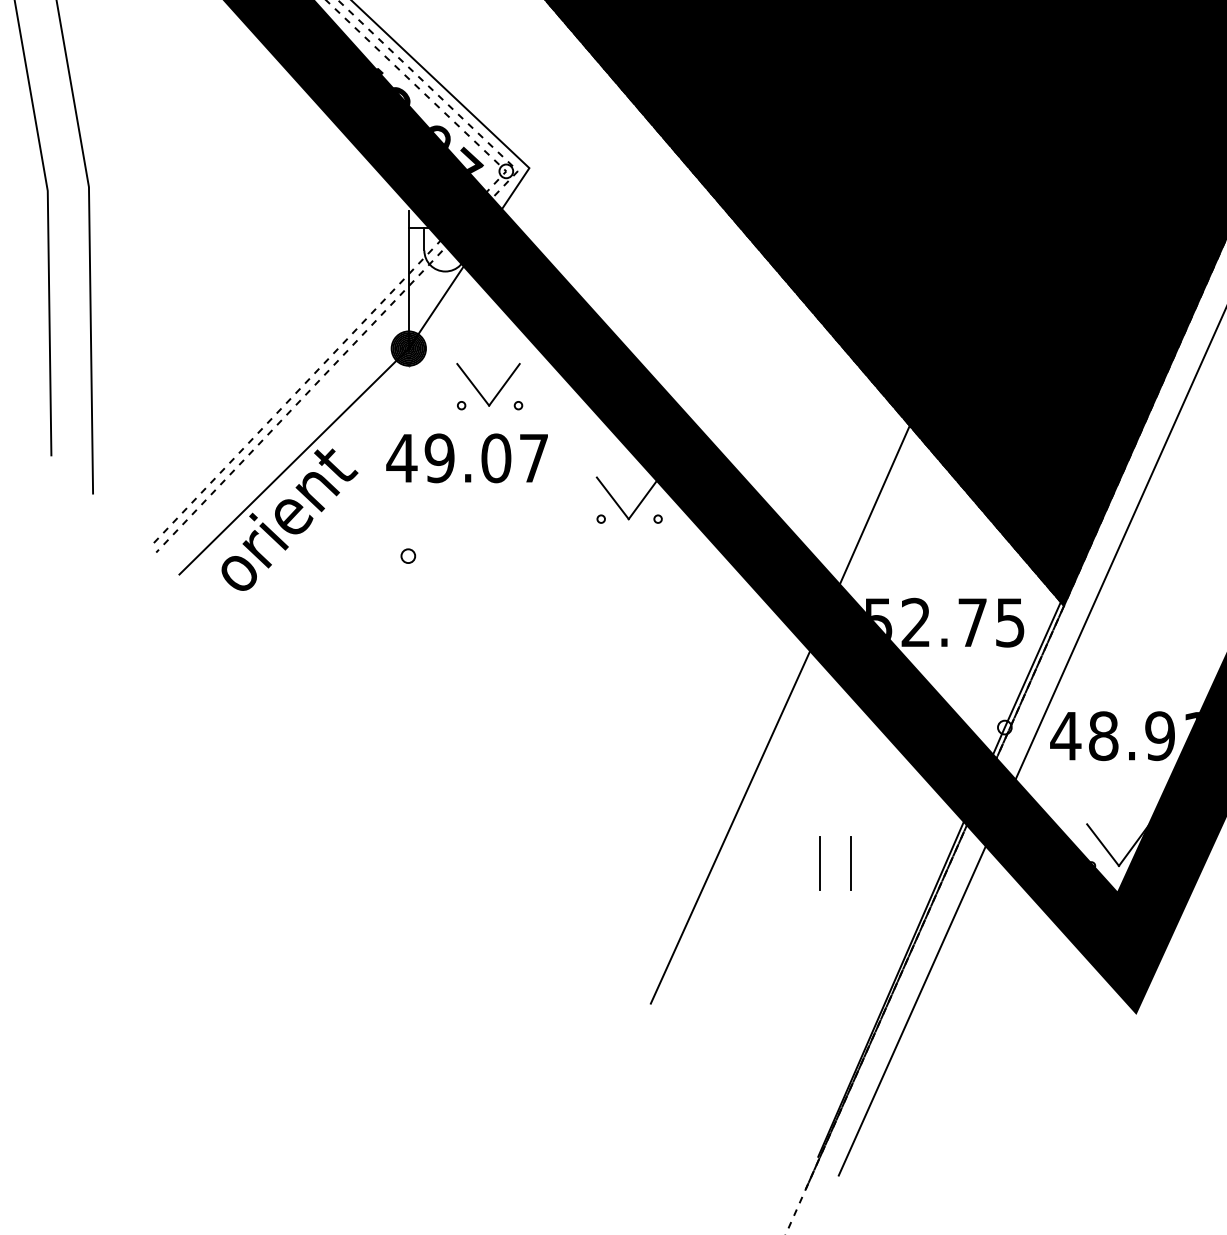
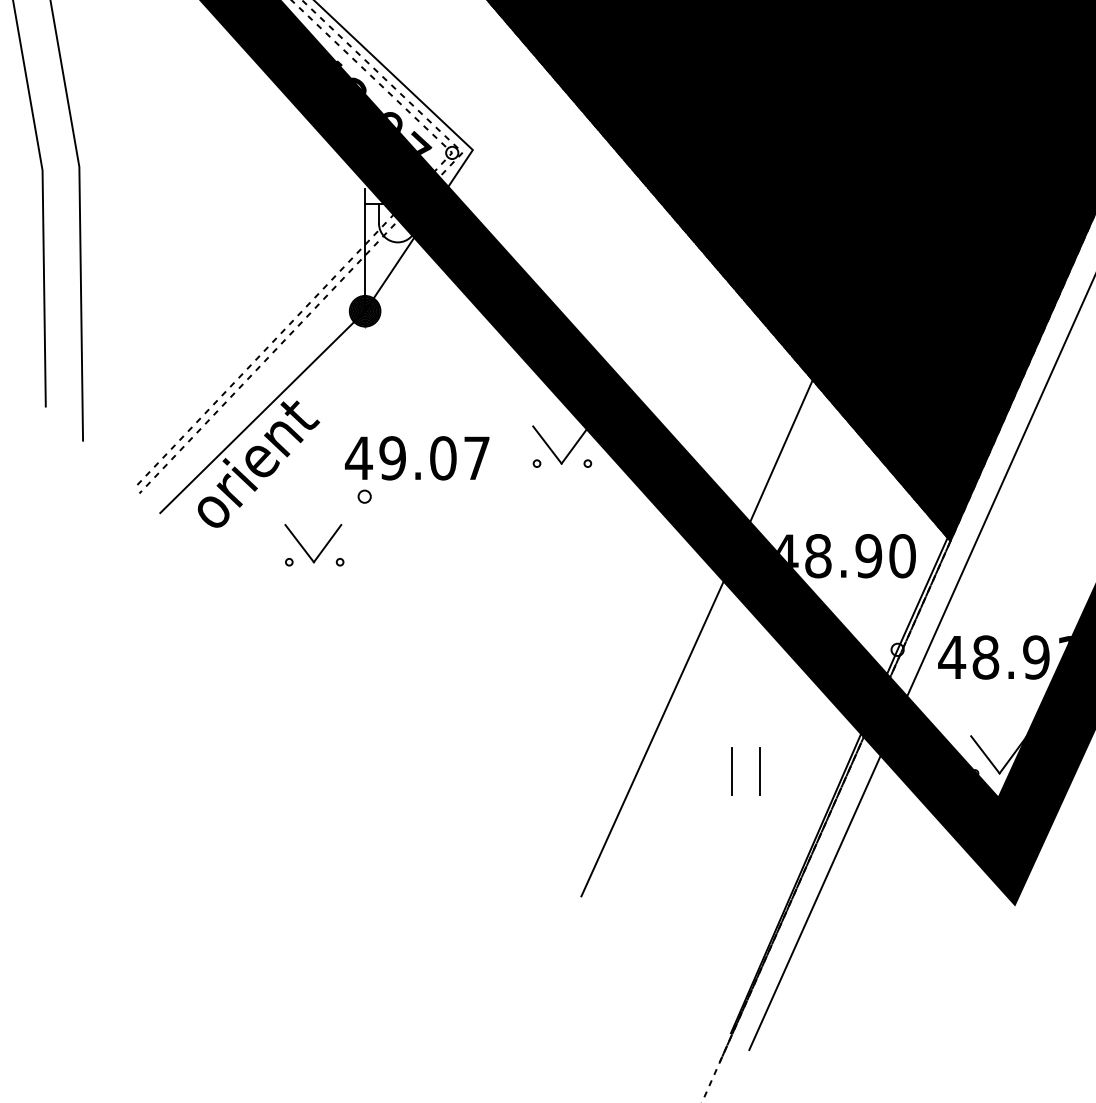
part: (496, 393) -> (320, 551), moved
text: (467, 458) -> (417, 458), moved
text: (945, 623) -> (844, 556), 52.75 -> 48.90

